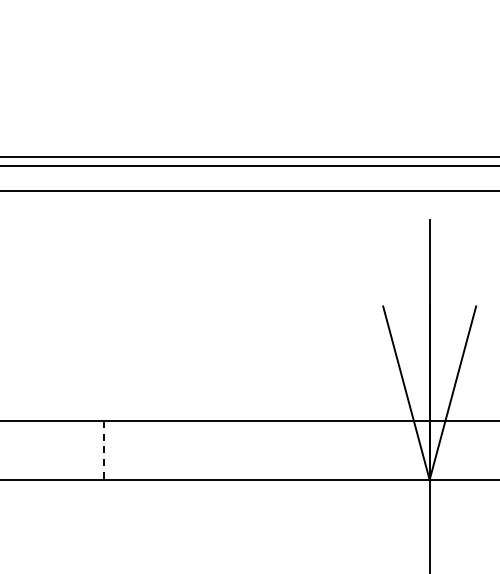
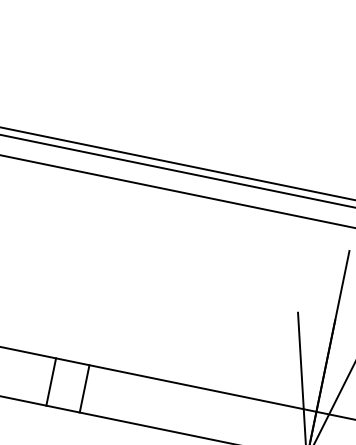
line: (146, 449) -> (85, 388), added
line: (104, 450) -> (51, 382), dashed -> solid

